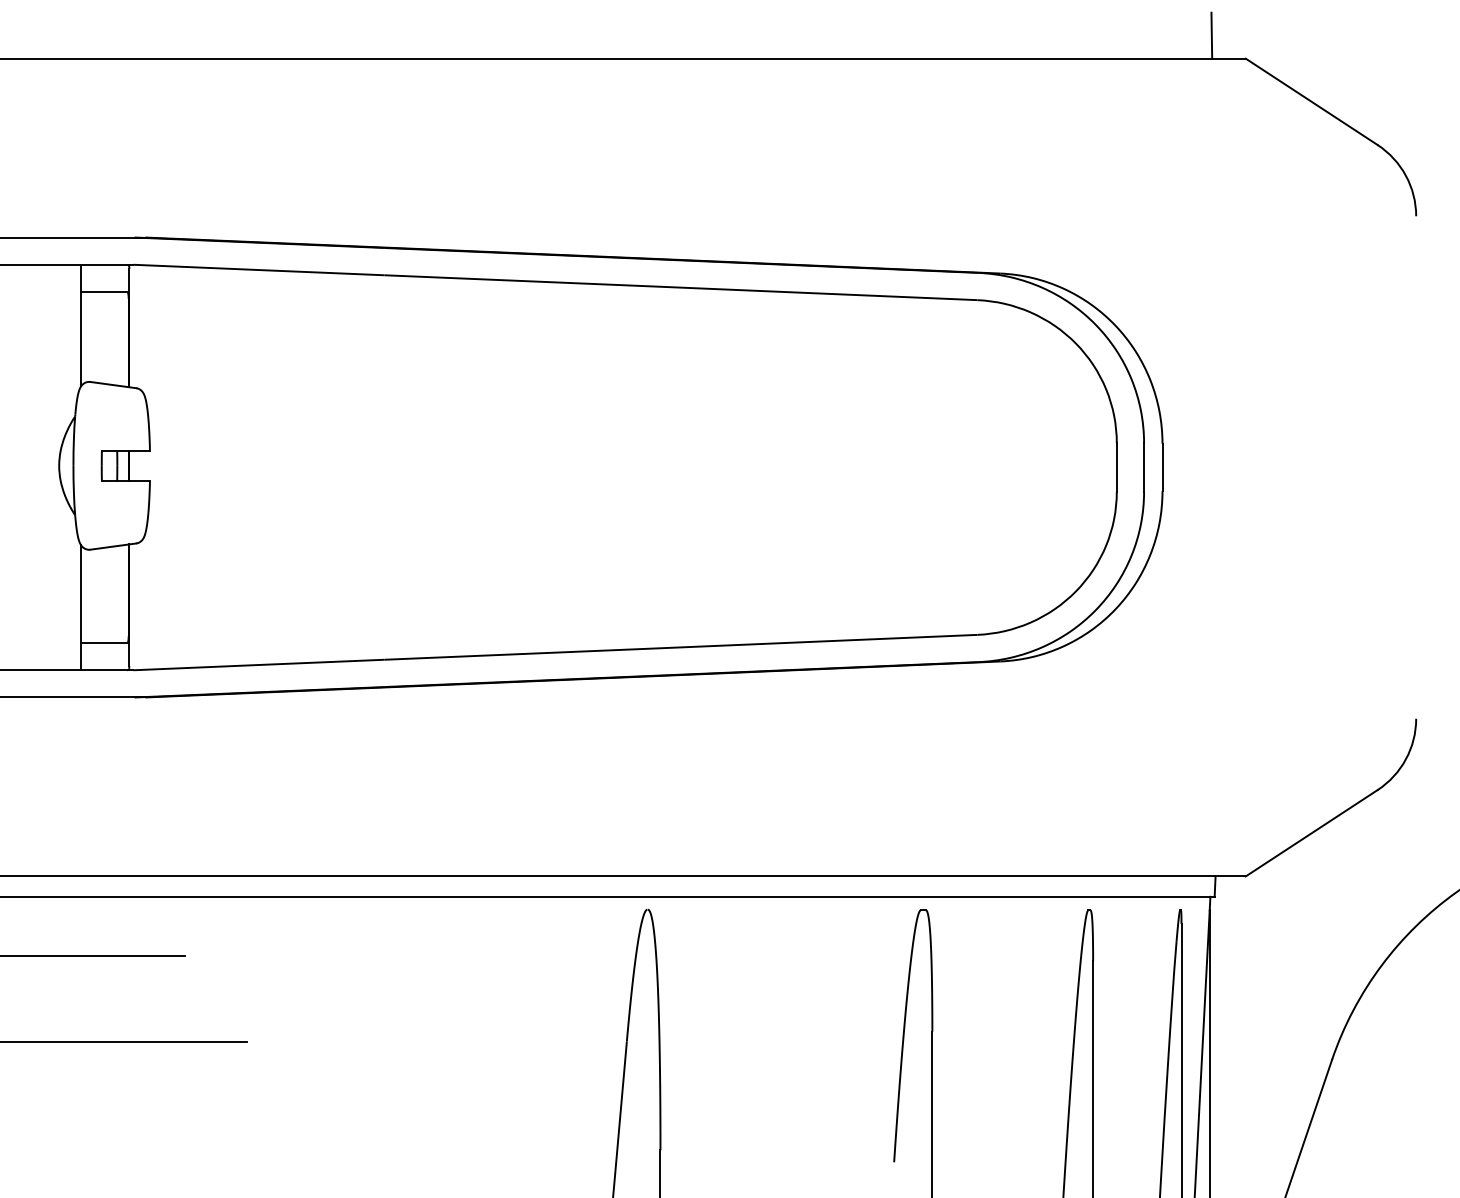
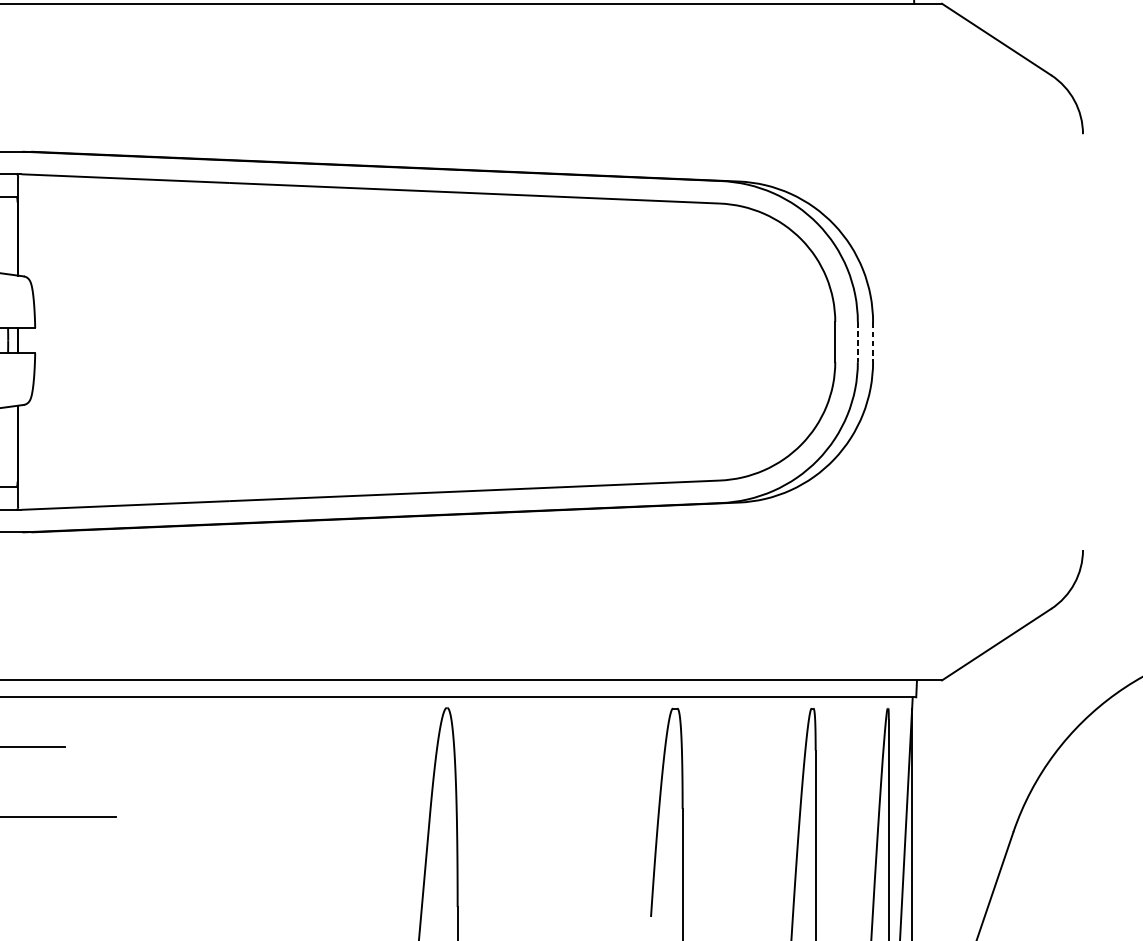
line: (1162, 467) -> (873, 342), solid -> dashed
line: (1144, 468) -> (858, 342), solid -> dashed

